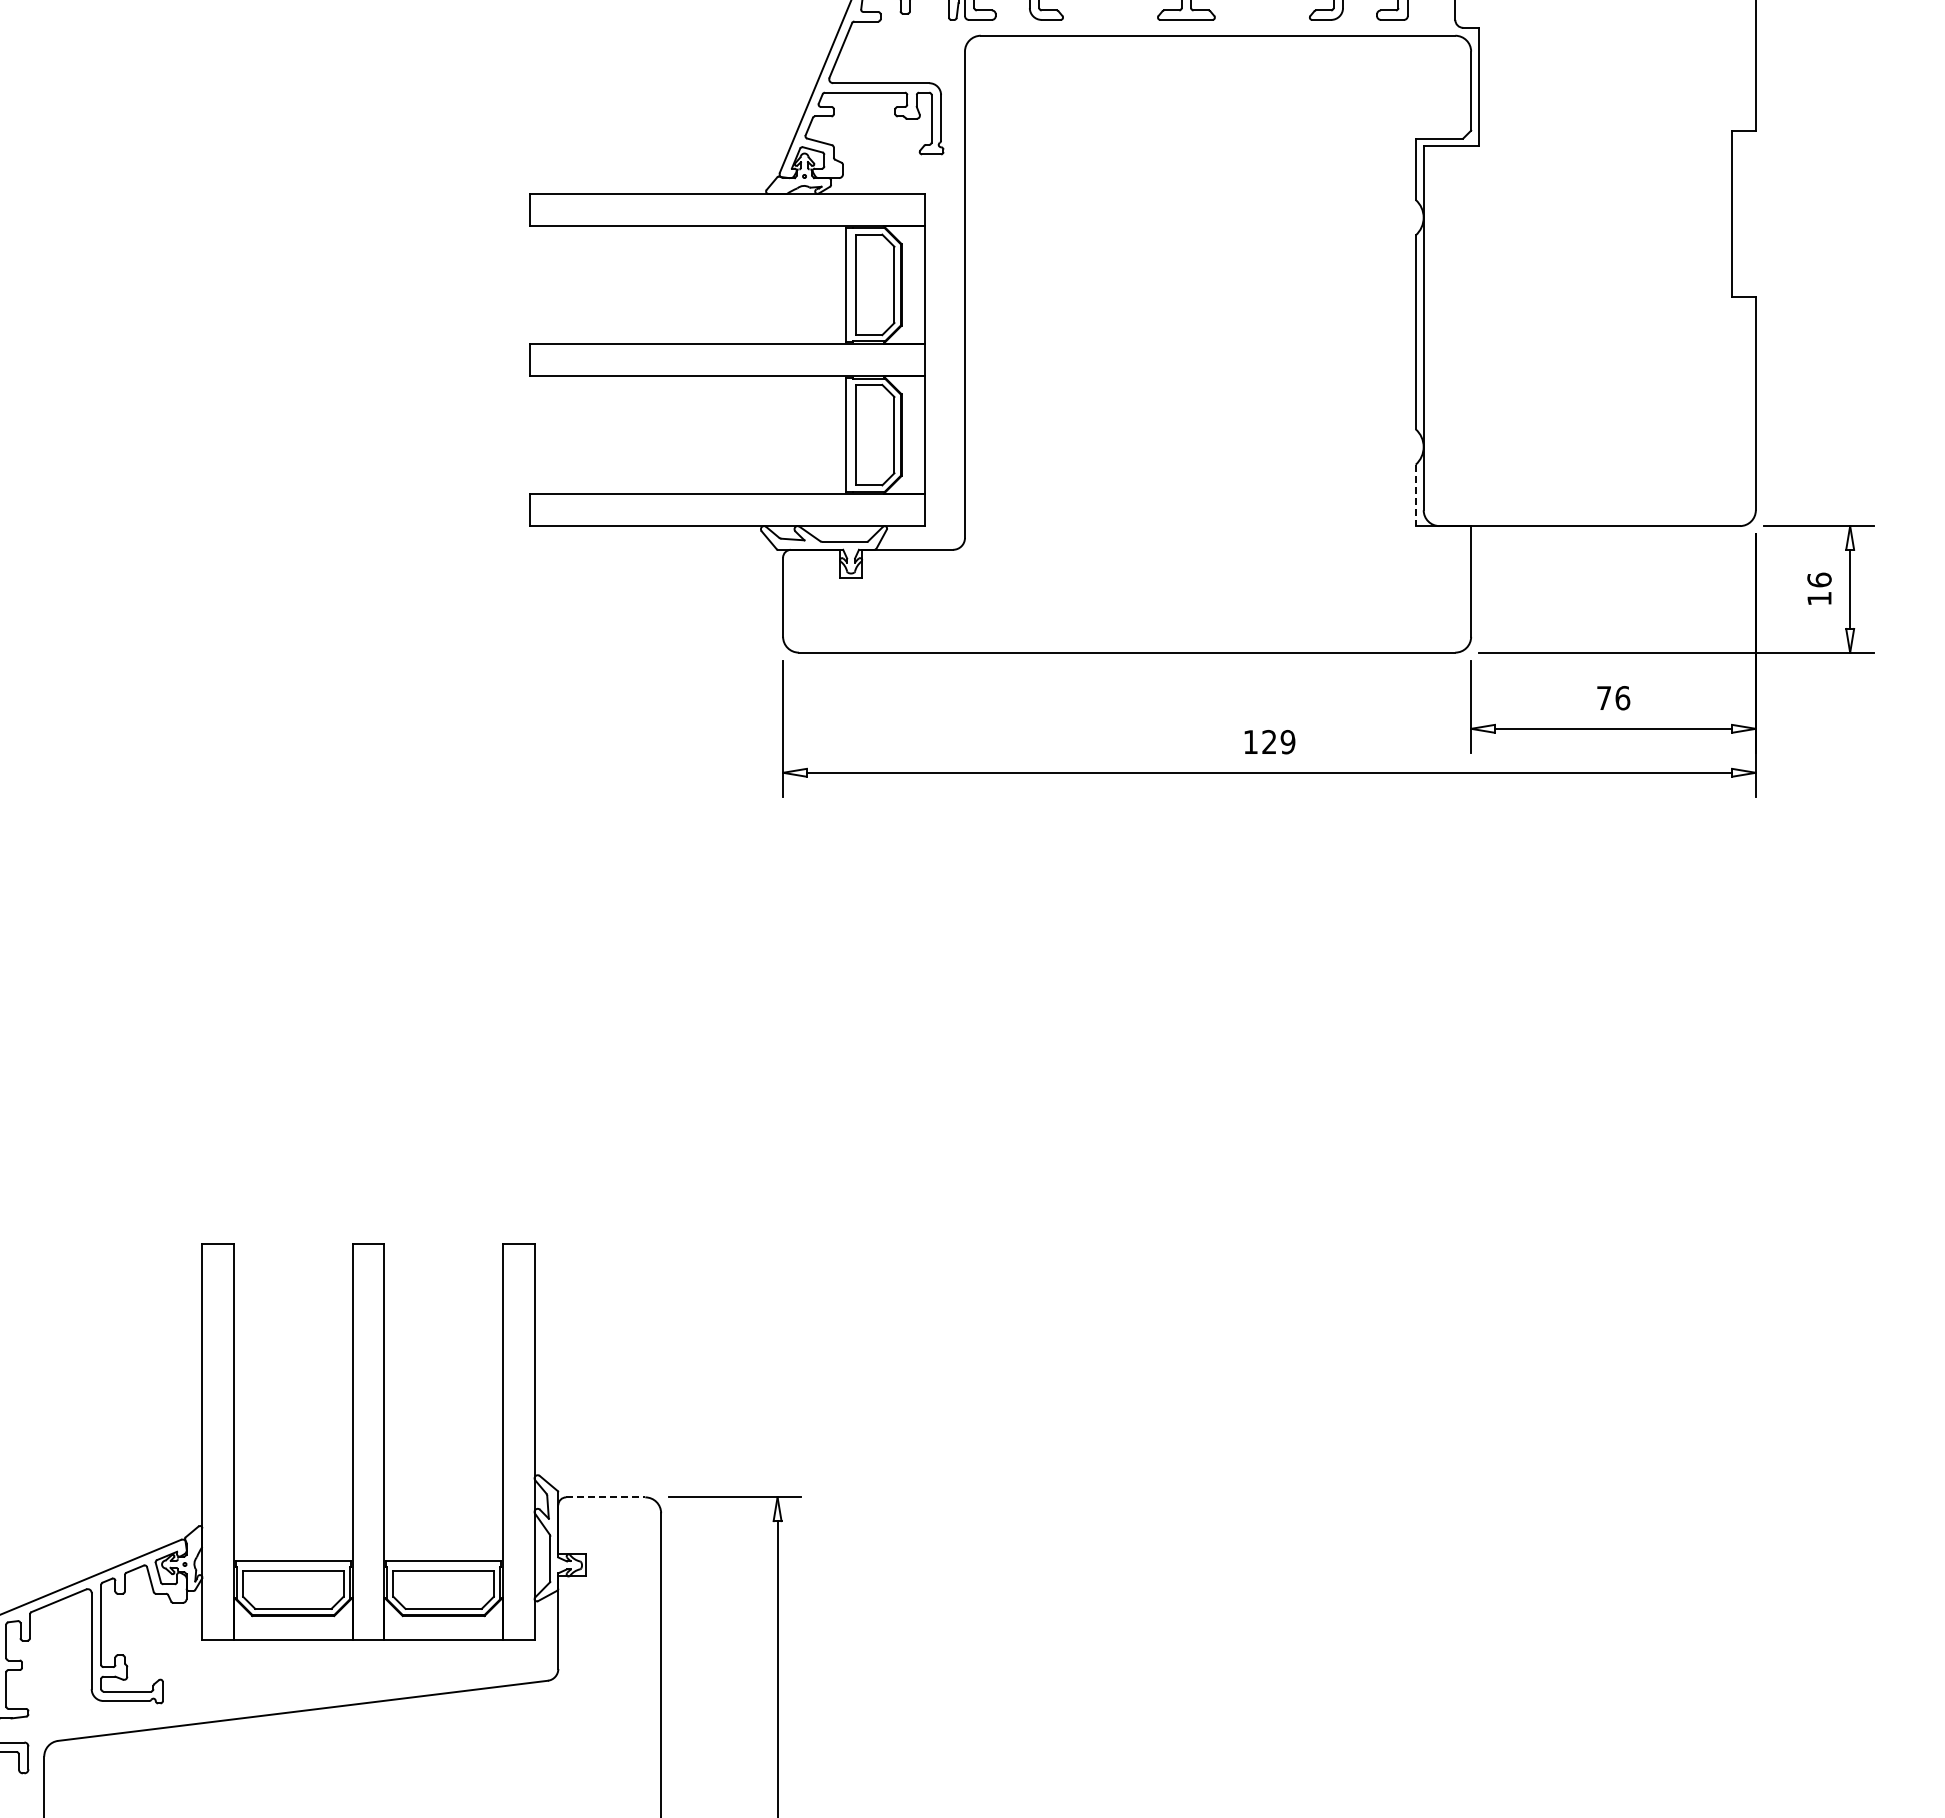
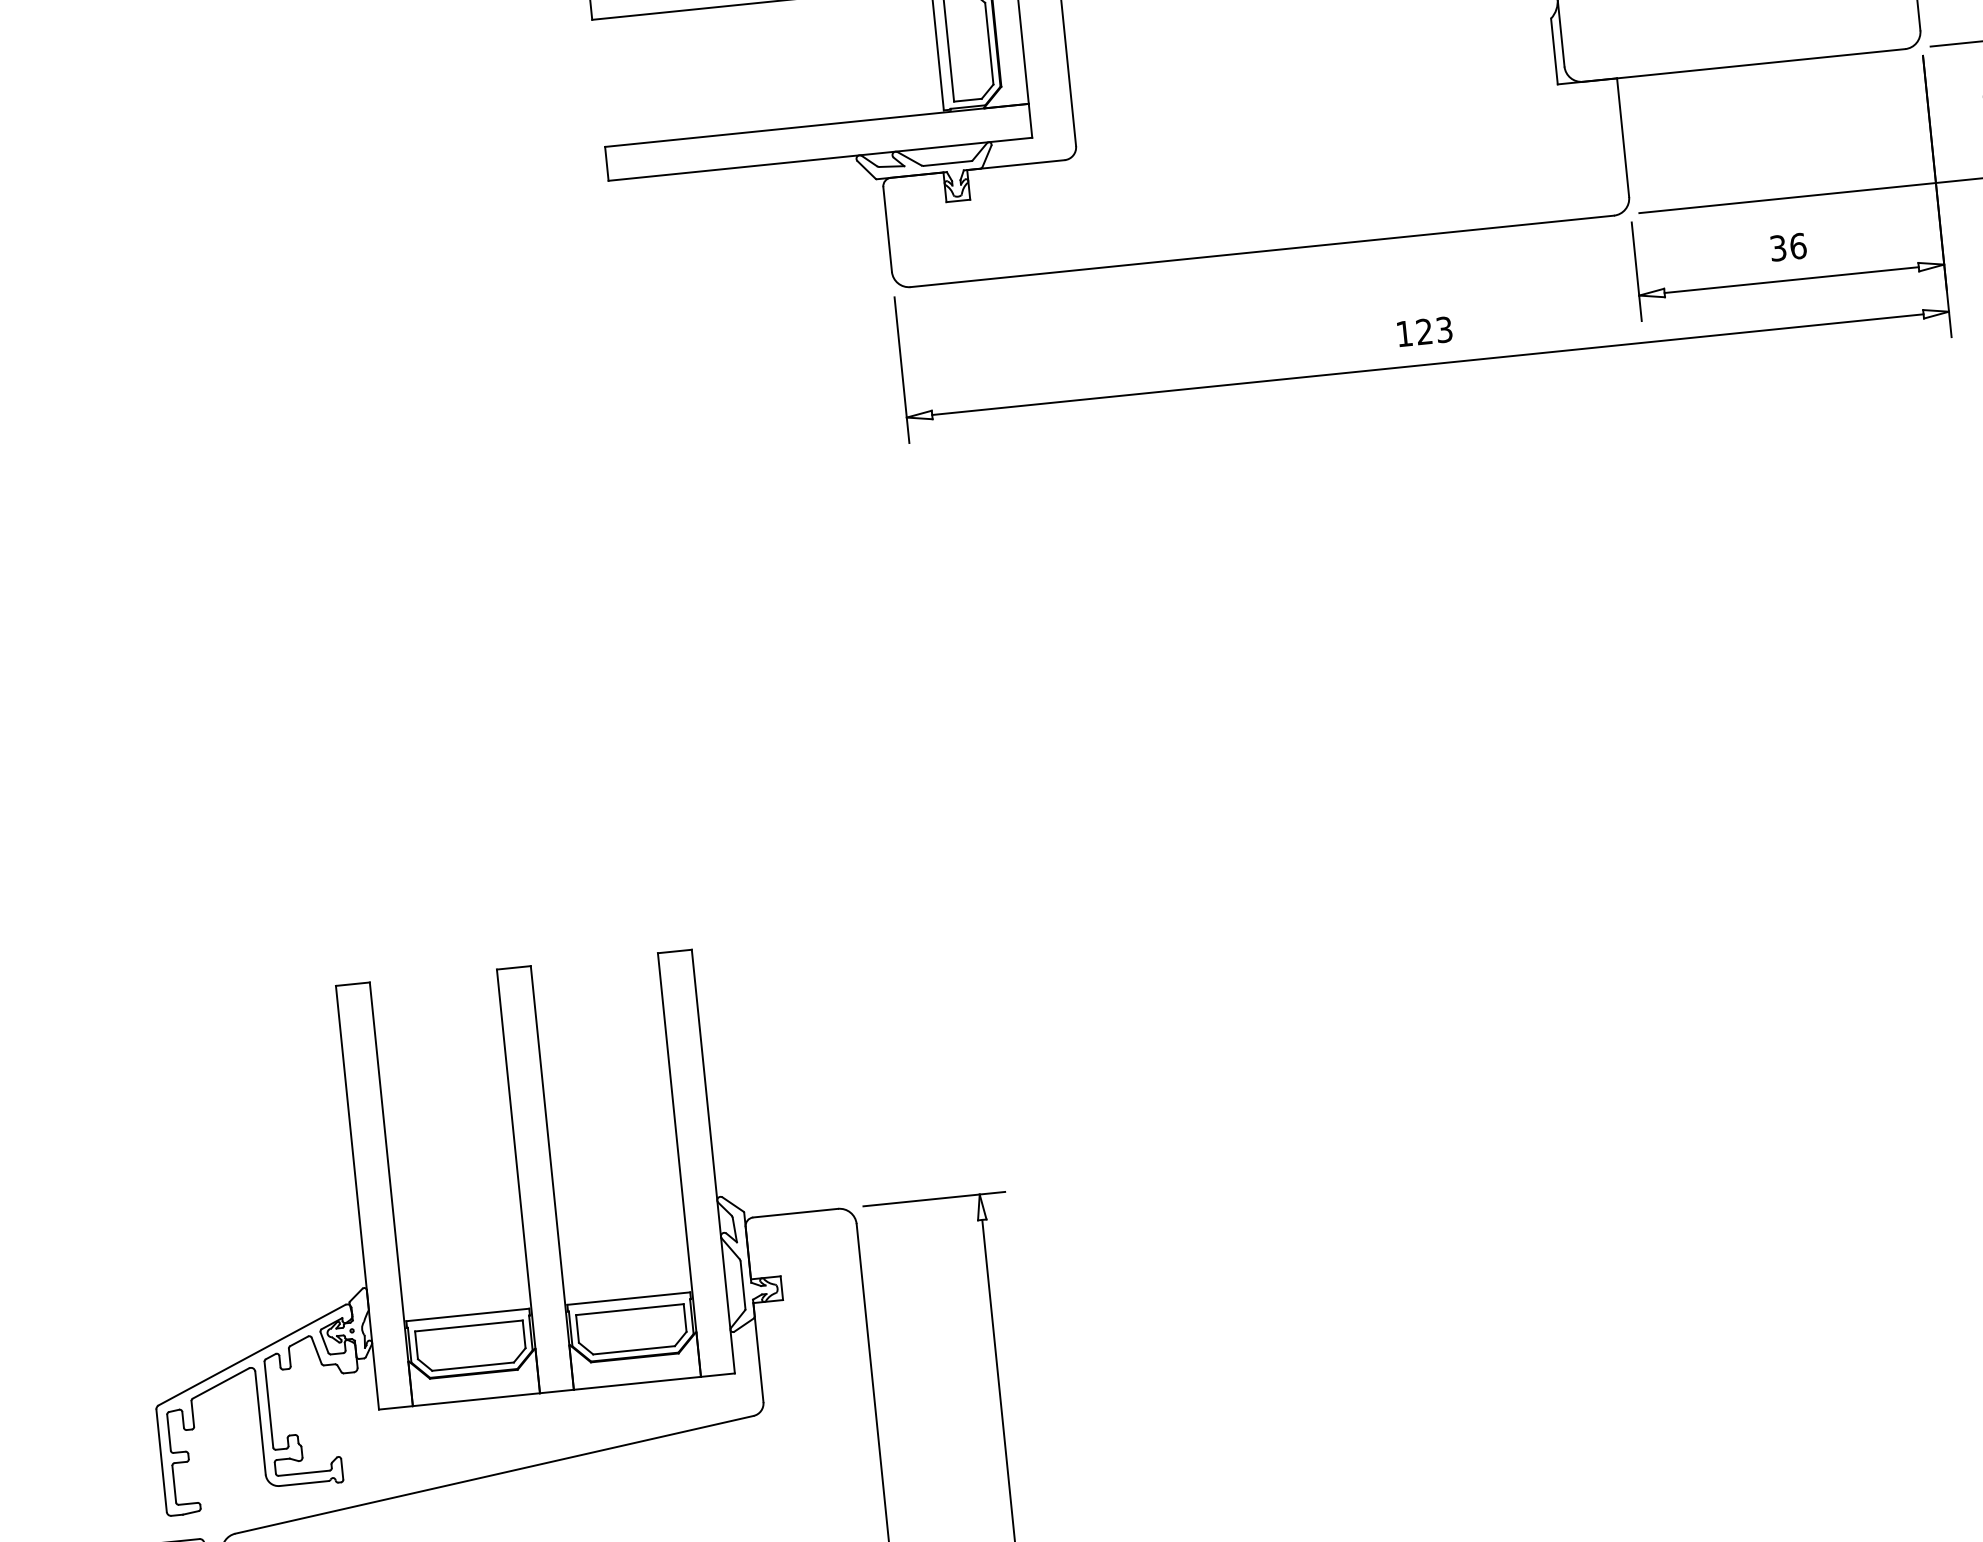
line: (1415, 495) -> (1554, 51), dashed -> solid
text: (1604, 698) -> (1778, 248), 76 -> 36
text: (1287, 742) -> (1443, 330), 129 -> 123
line: (605, 1497) -> (795, 1213), dashed -> solid

